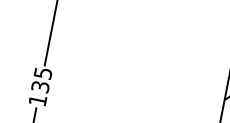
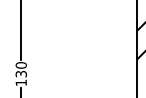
text: (41, 73) -> (20, 65), 135 -> 130

